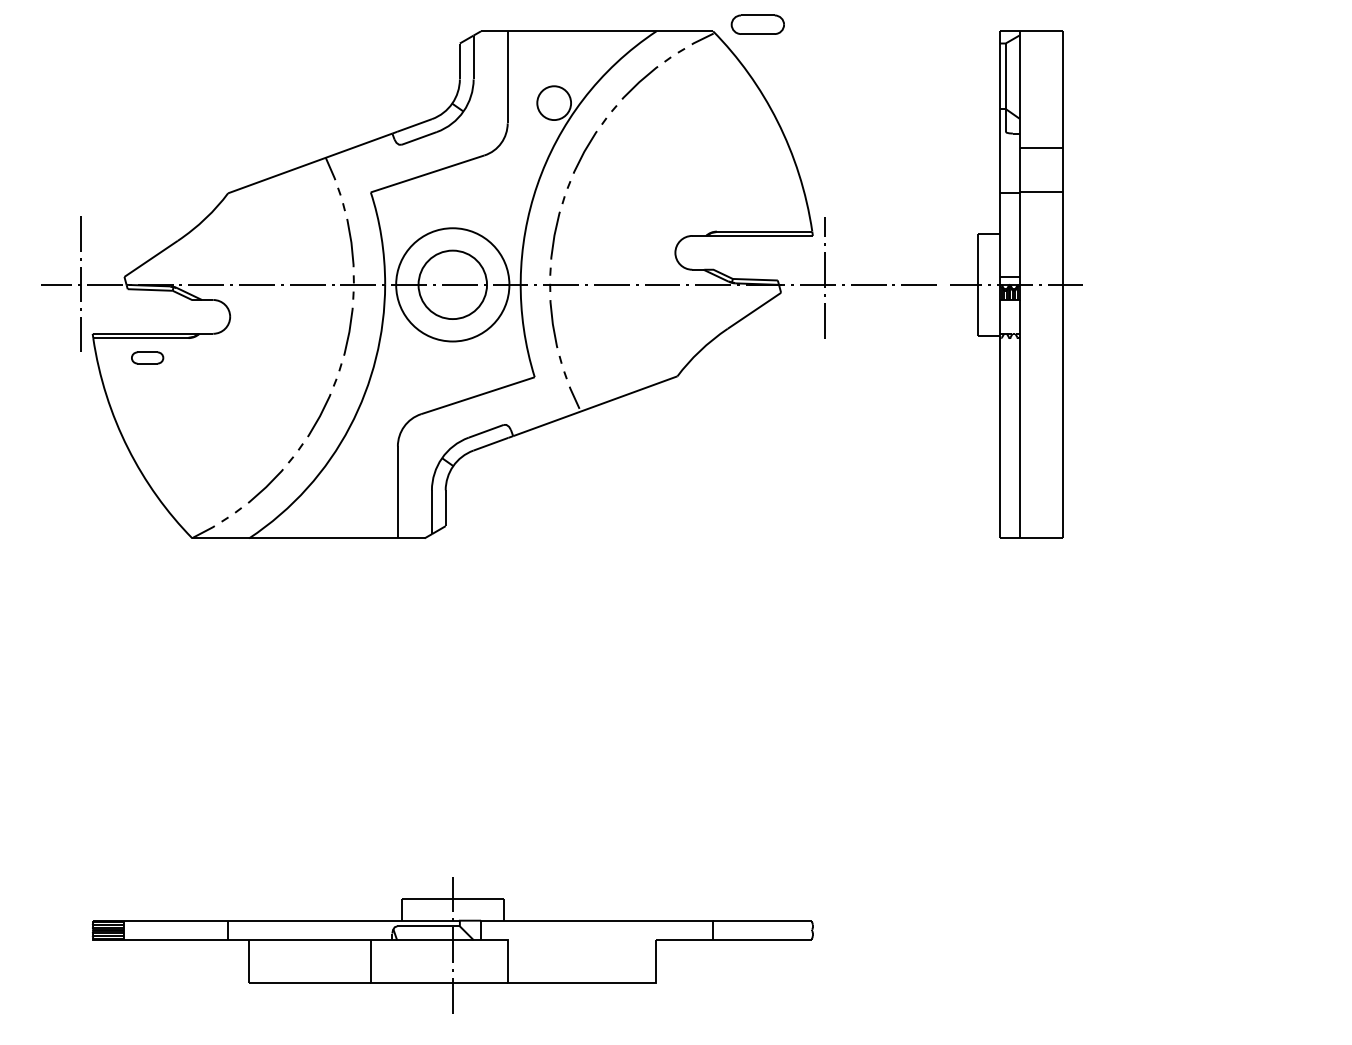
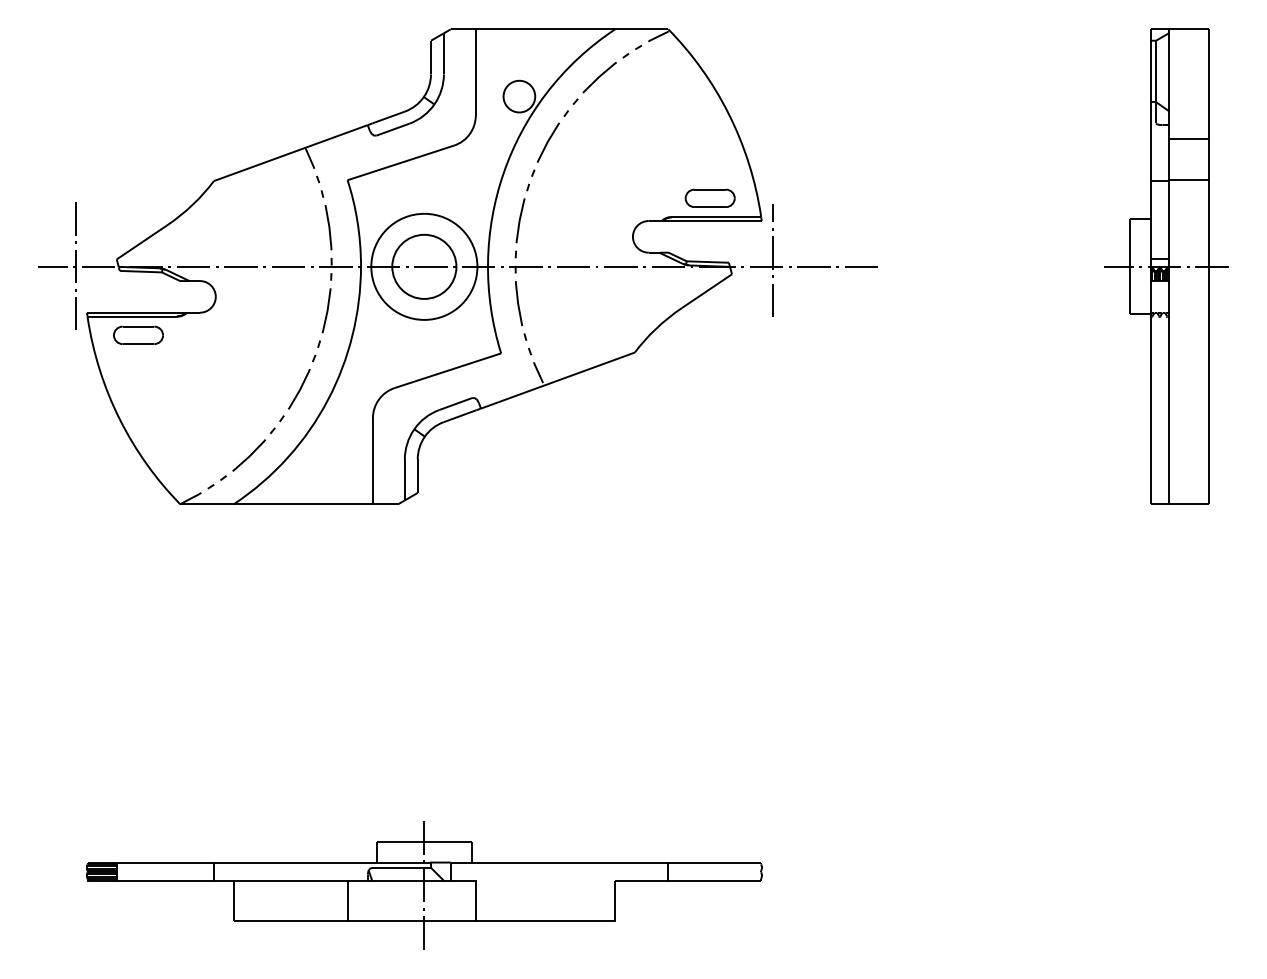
part: (757, 24) -> (709, 198), moved
part: (1016, 284) -> (1166, 266), moved
part: (147, 357) -> (138, 334), size x1.67

